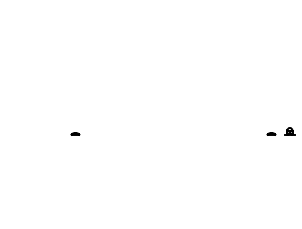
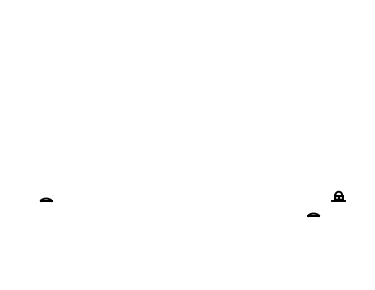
part: (271, 133) -> (313, 214), moved

